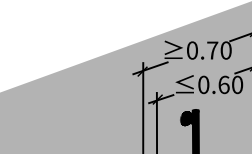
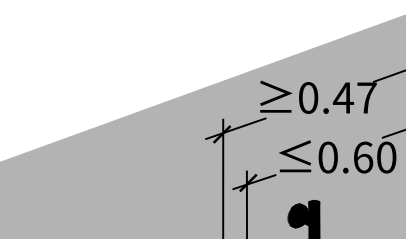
text: (218, 50) -> (353, 97), 0.70 -> 0.47

